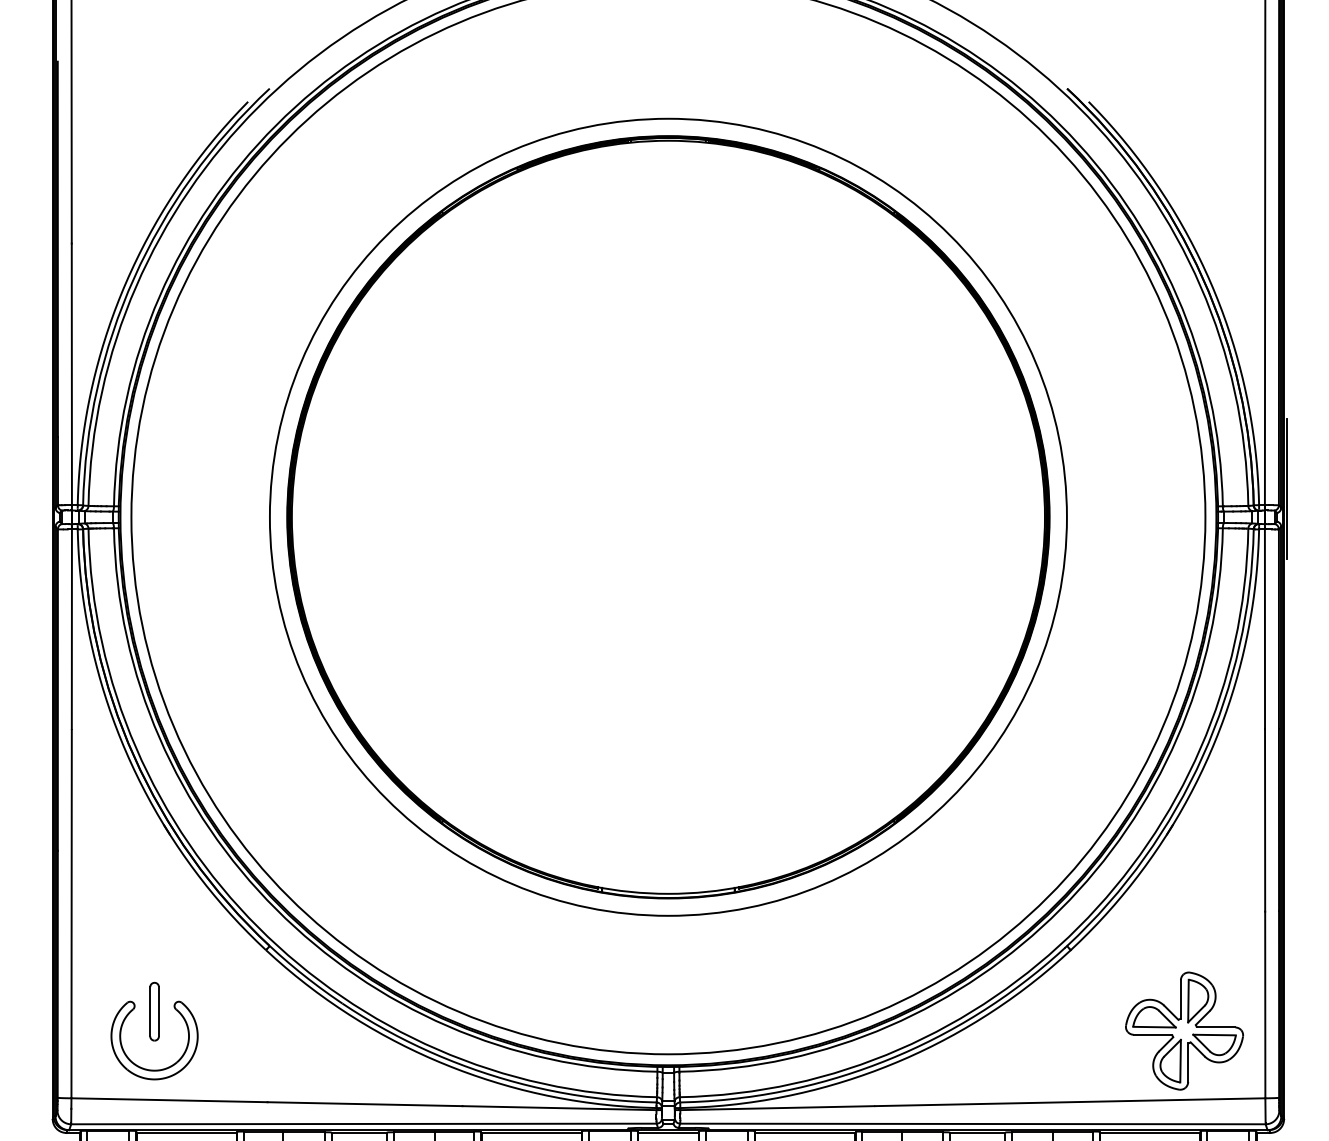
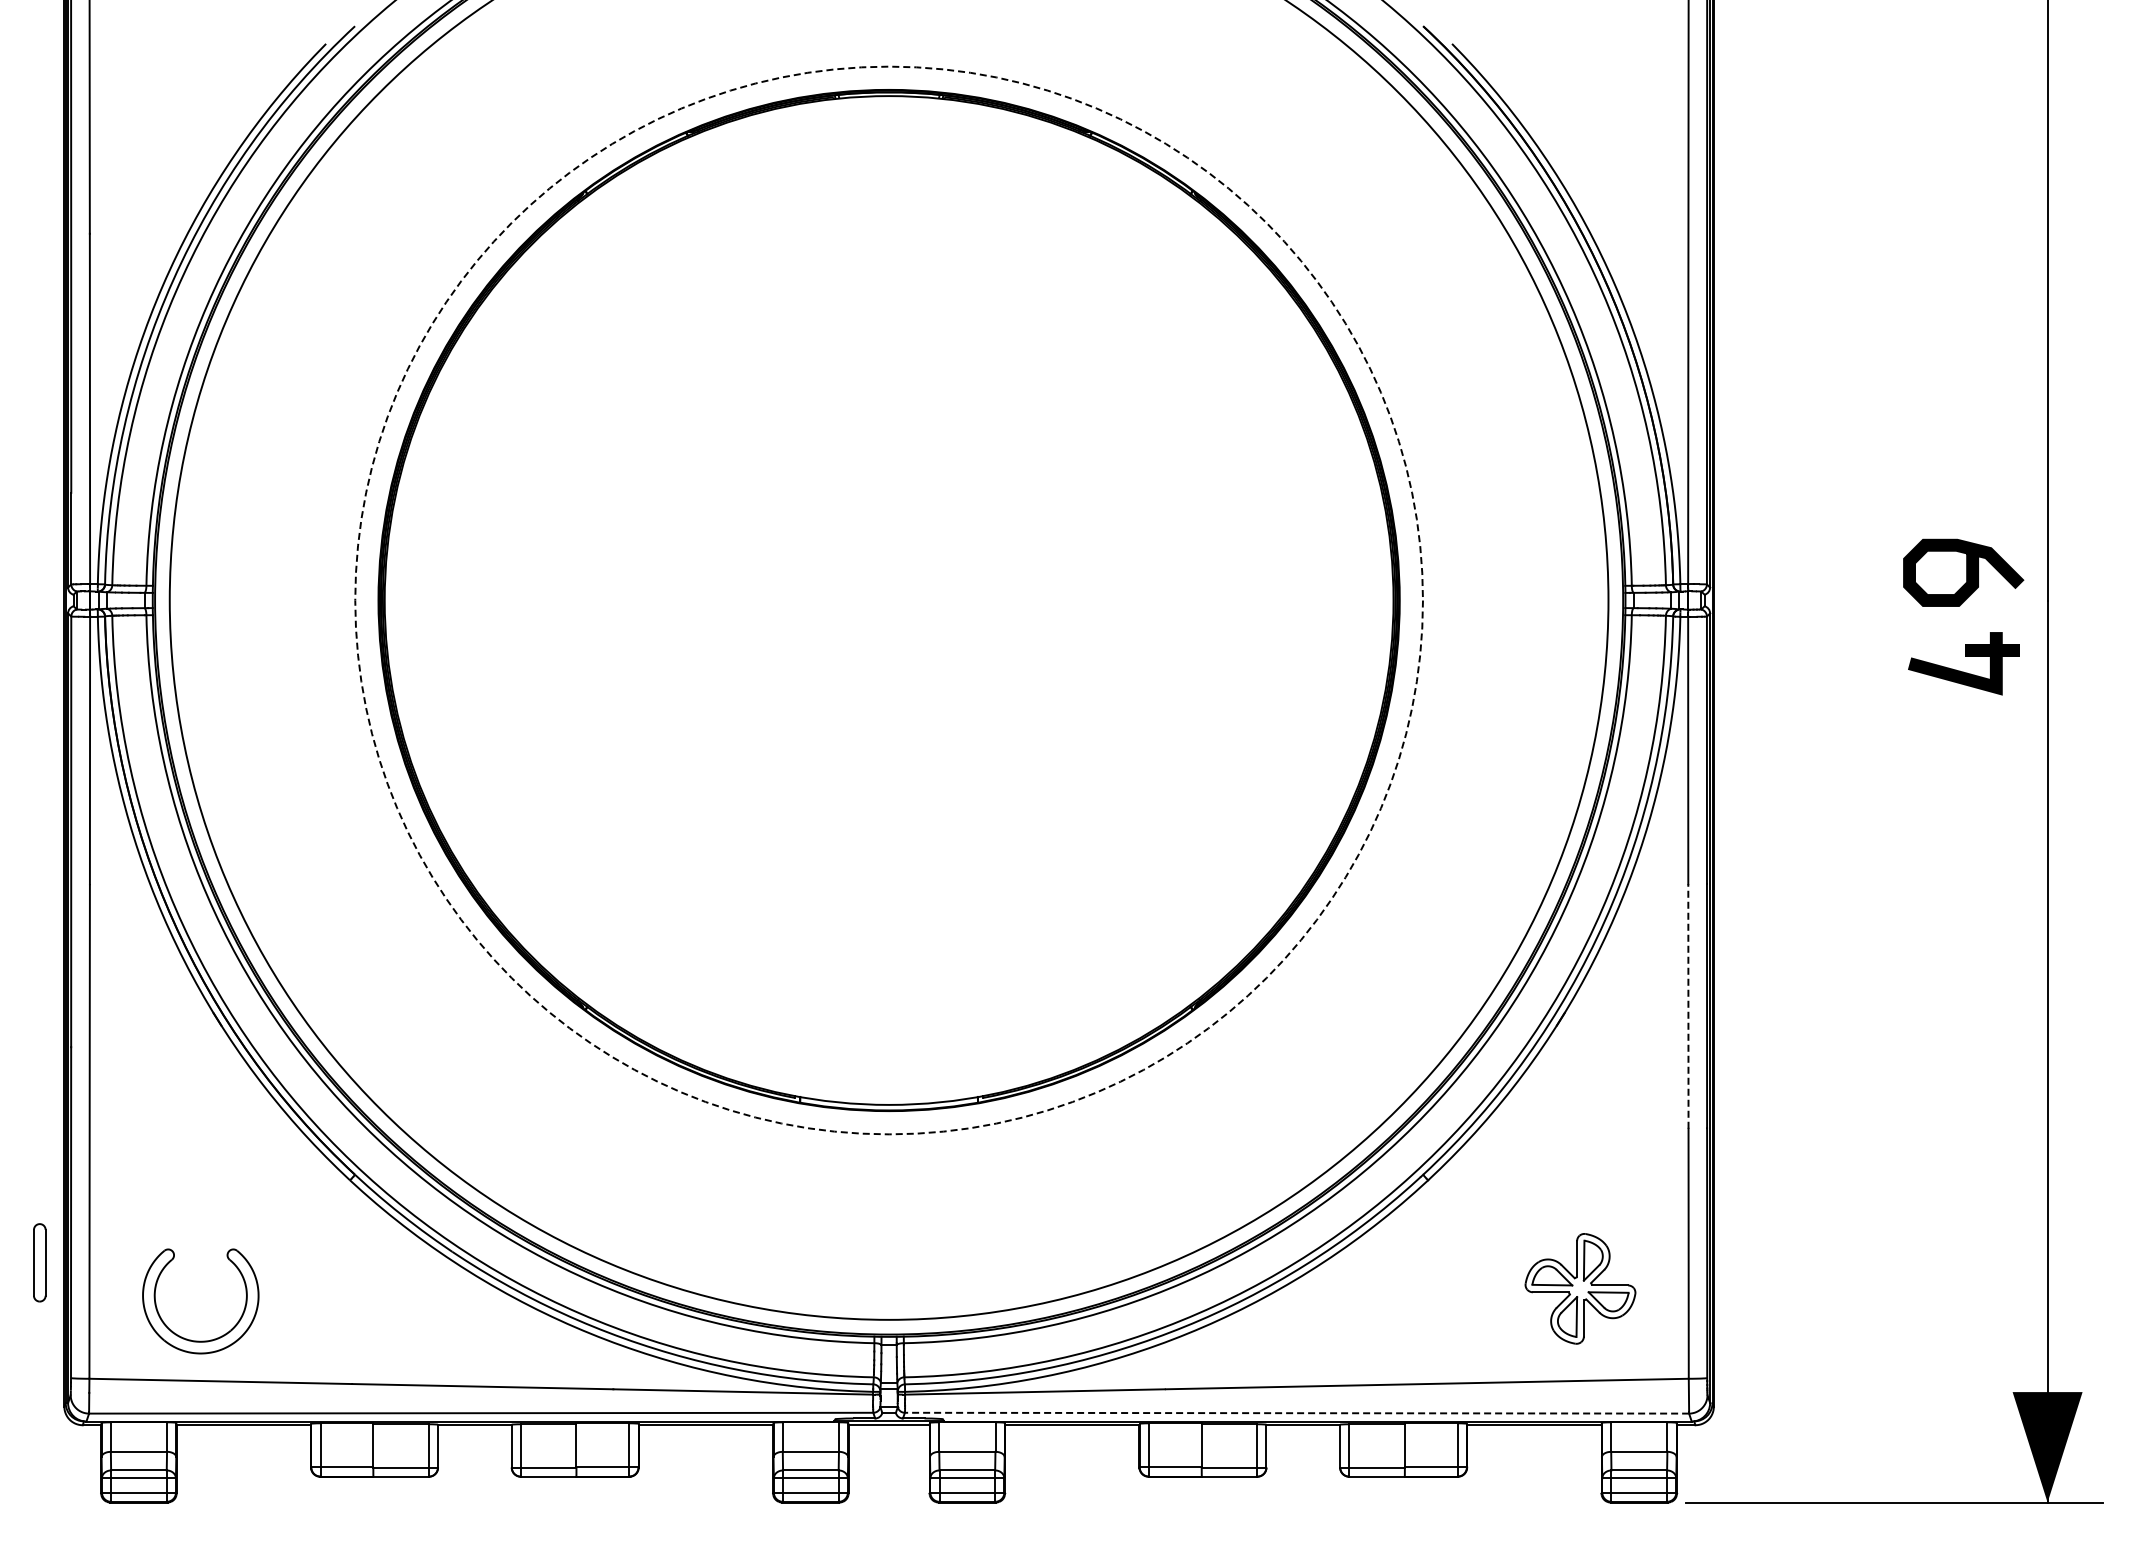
line: (1286, 488) -> (1717, 562), removed
circle: (667, 517) -> (888, 600), solid -> dashed
line: (1265, 819) -> (1688, 1005), solid -> dashed
part: (154, 1011) -> (39, 1262), moved
part: (1184, 1030) -> (1580, 1288), size x0.7
line: (972, 1124) -> (1296, 1413), solid -> dashed

